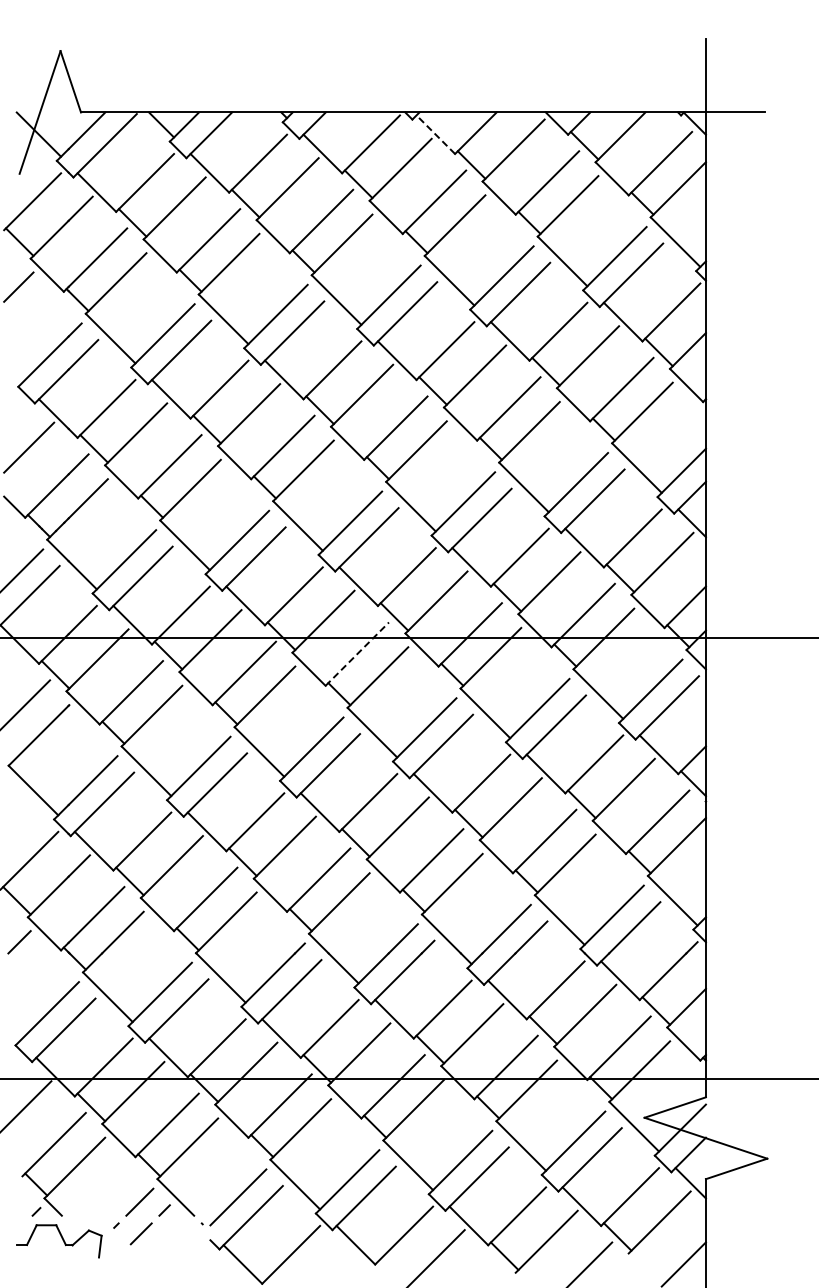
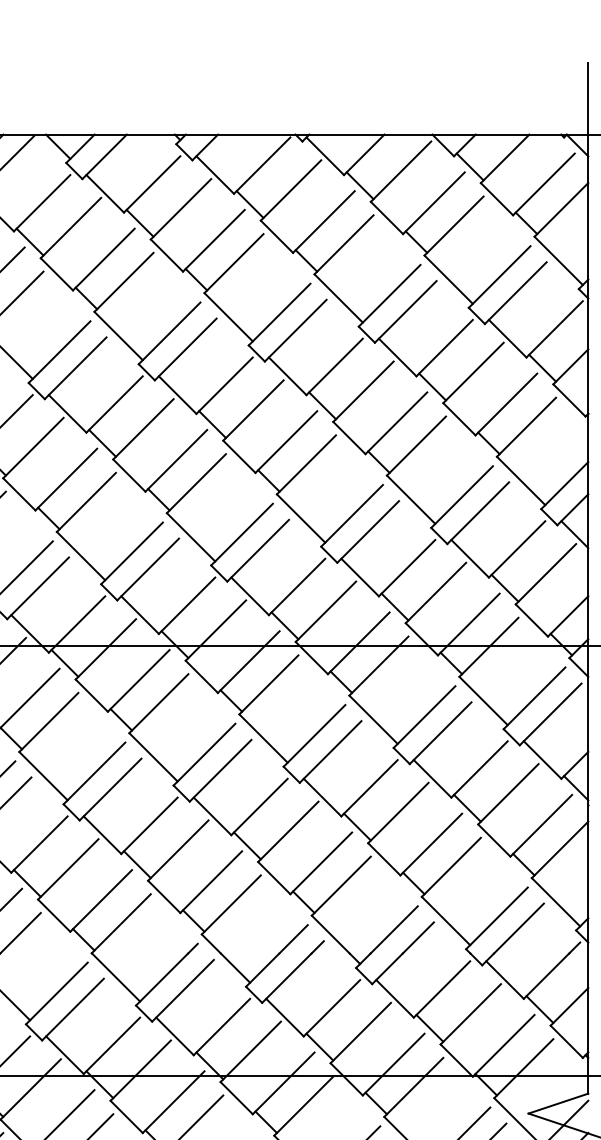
line: (435, 134) -> (324, 156), dashed -> solid
line: (357, 654) -> (248, 662), dashed -> solid

